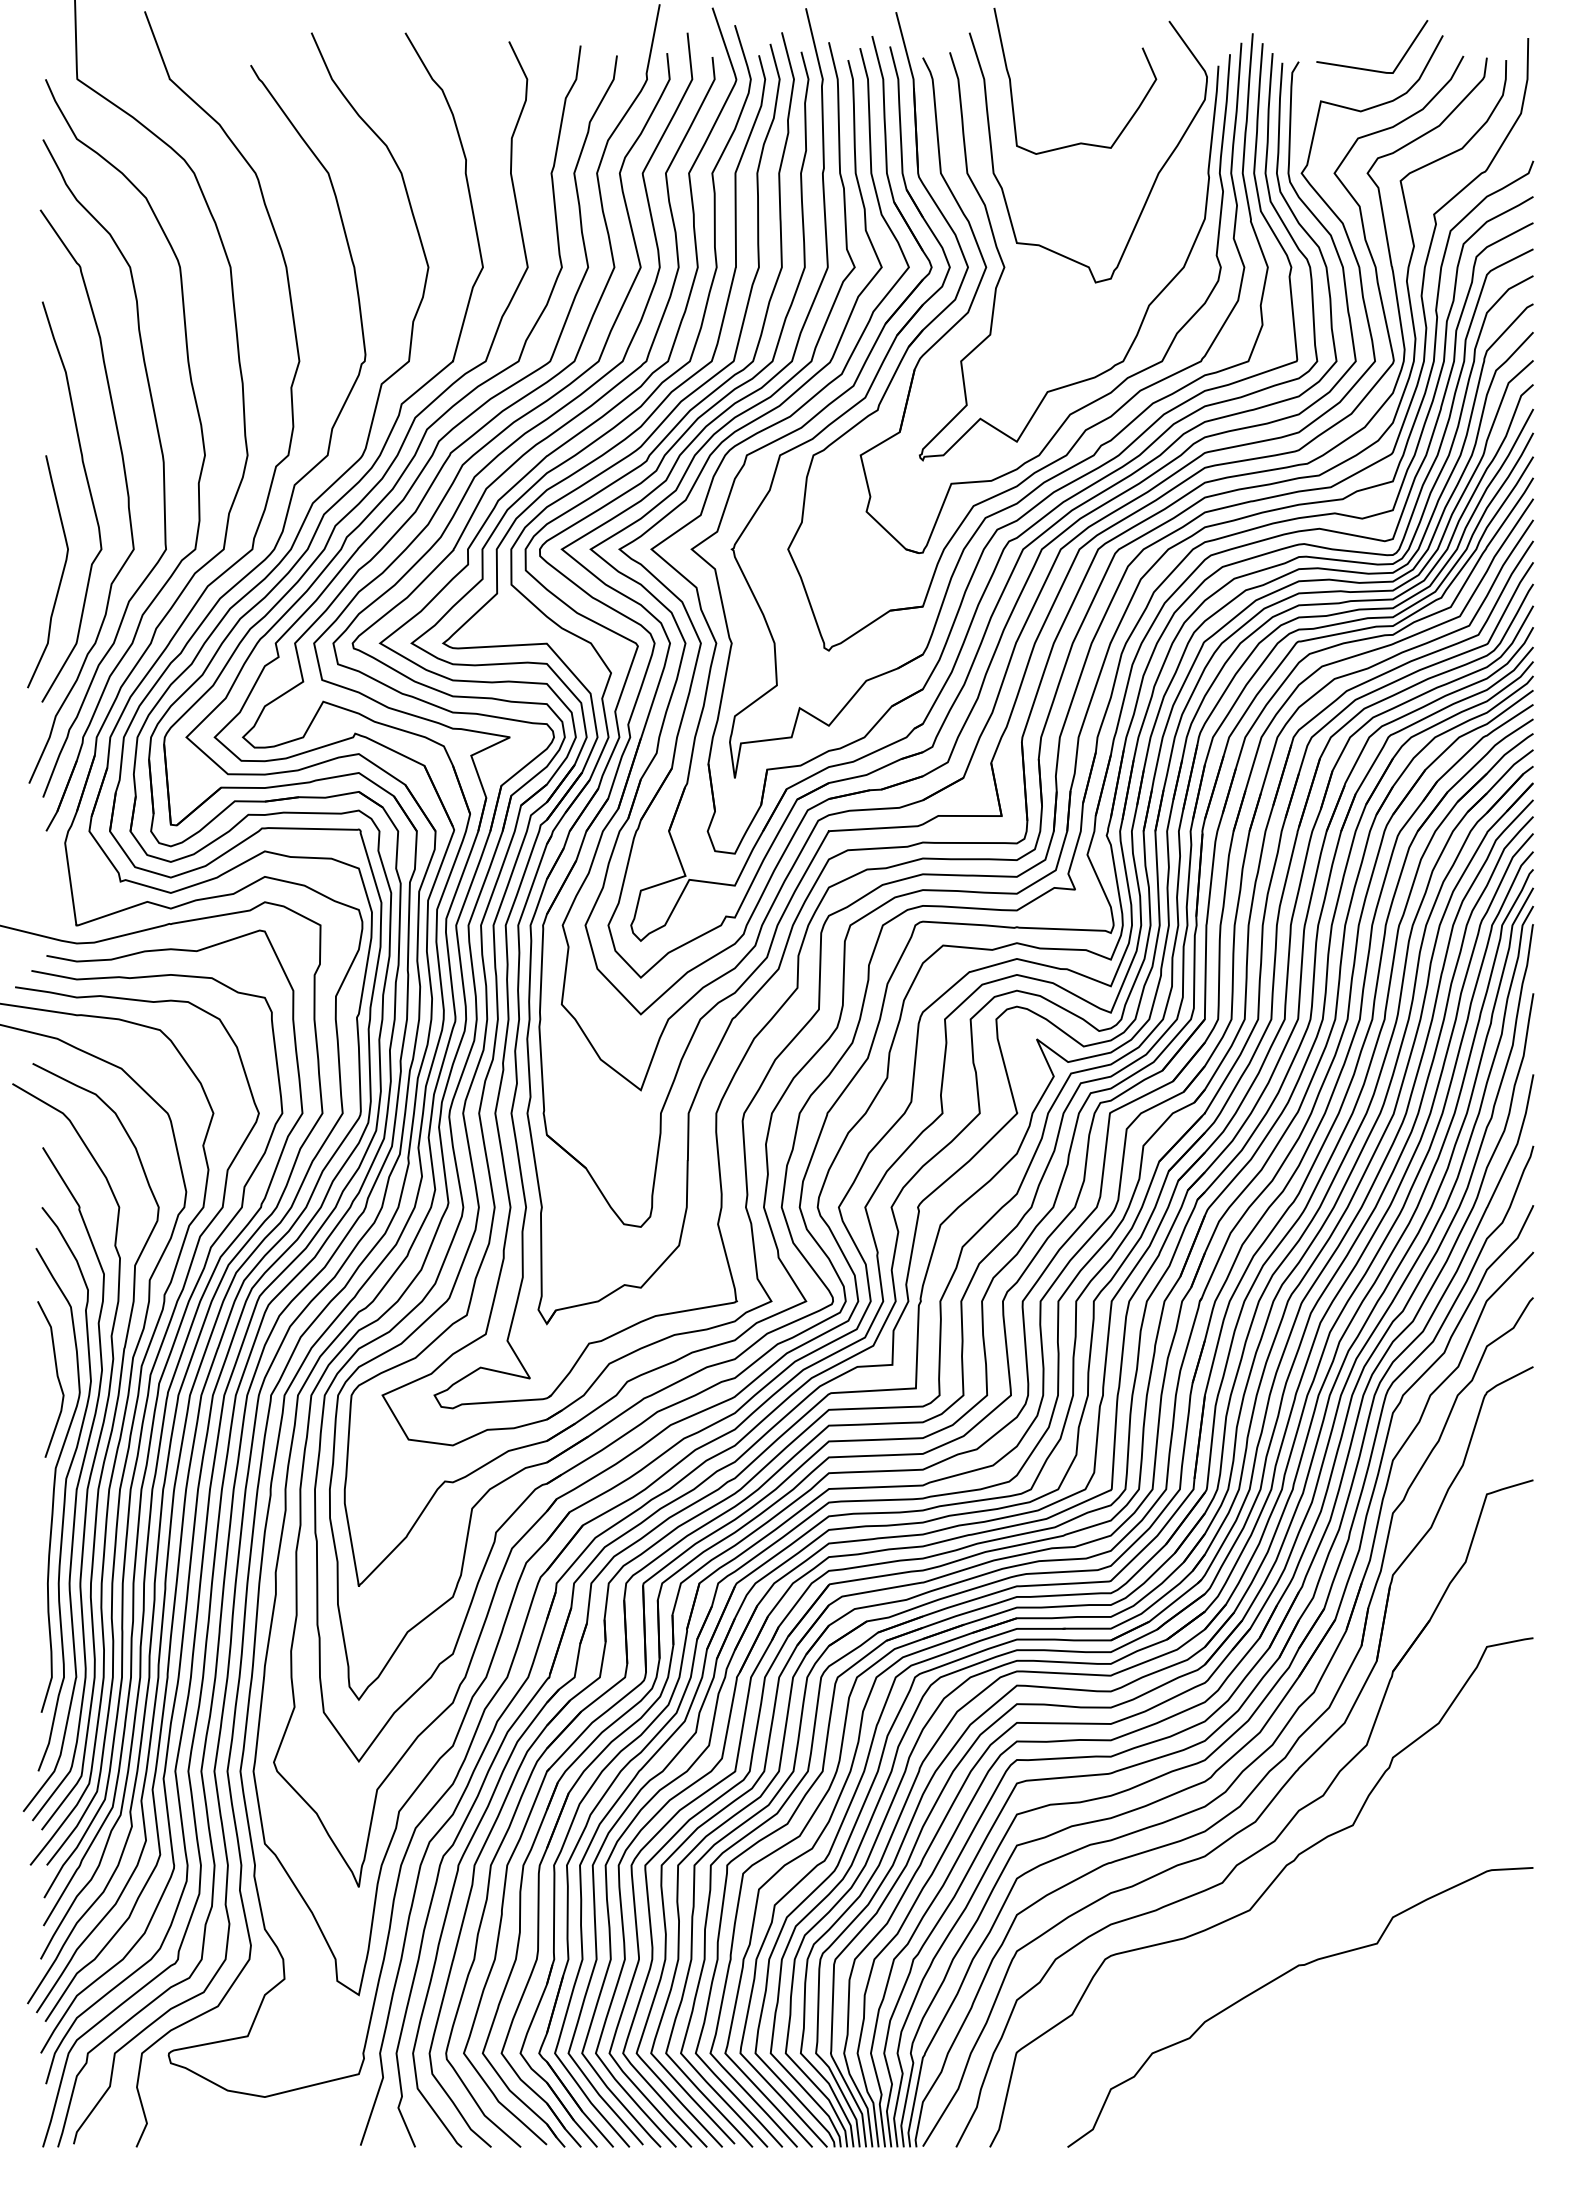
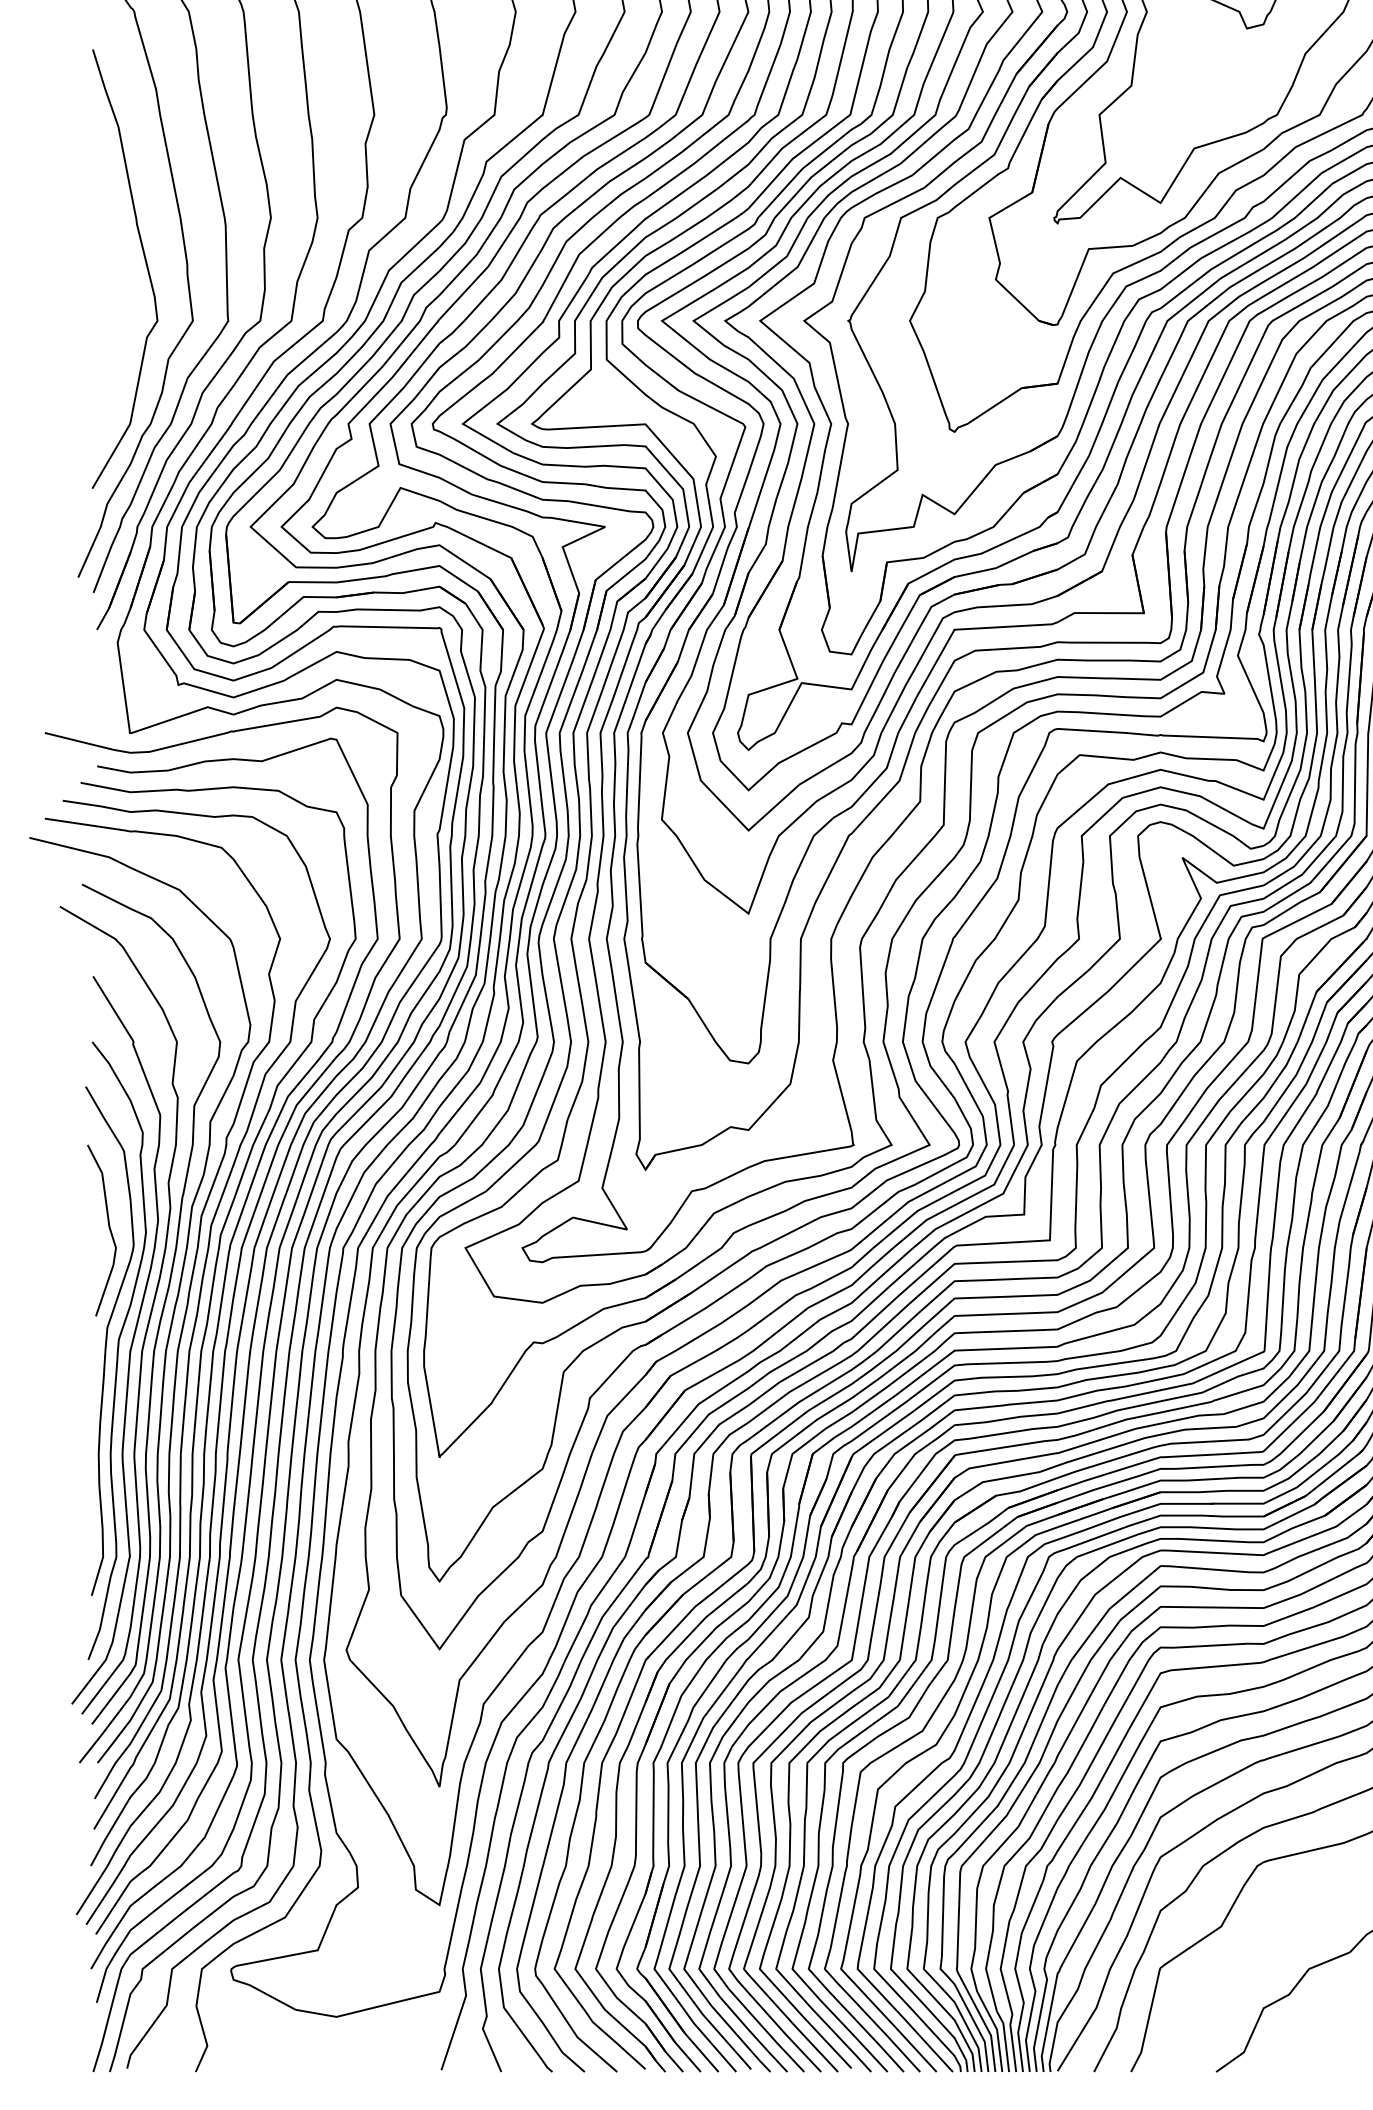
curve: (61, 573) -> (113, 347), removed

